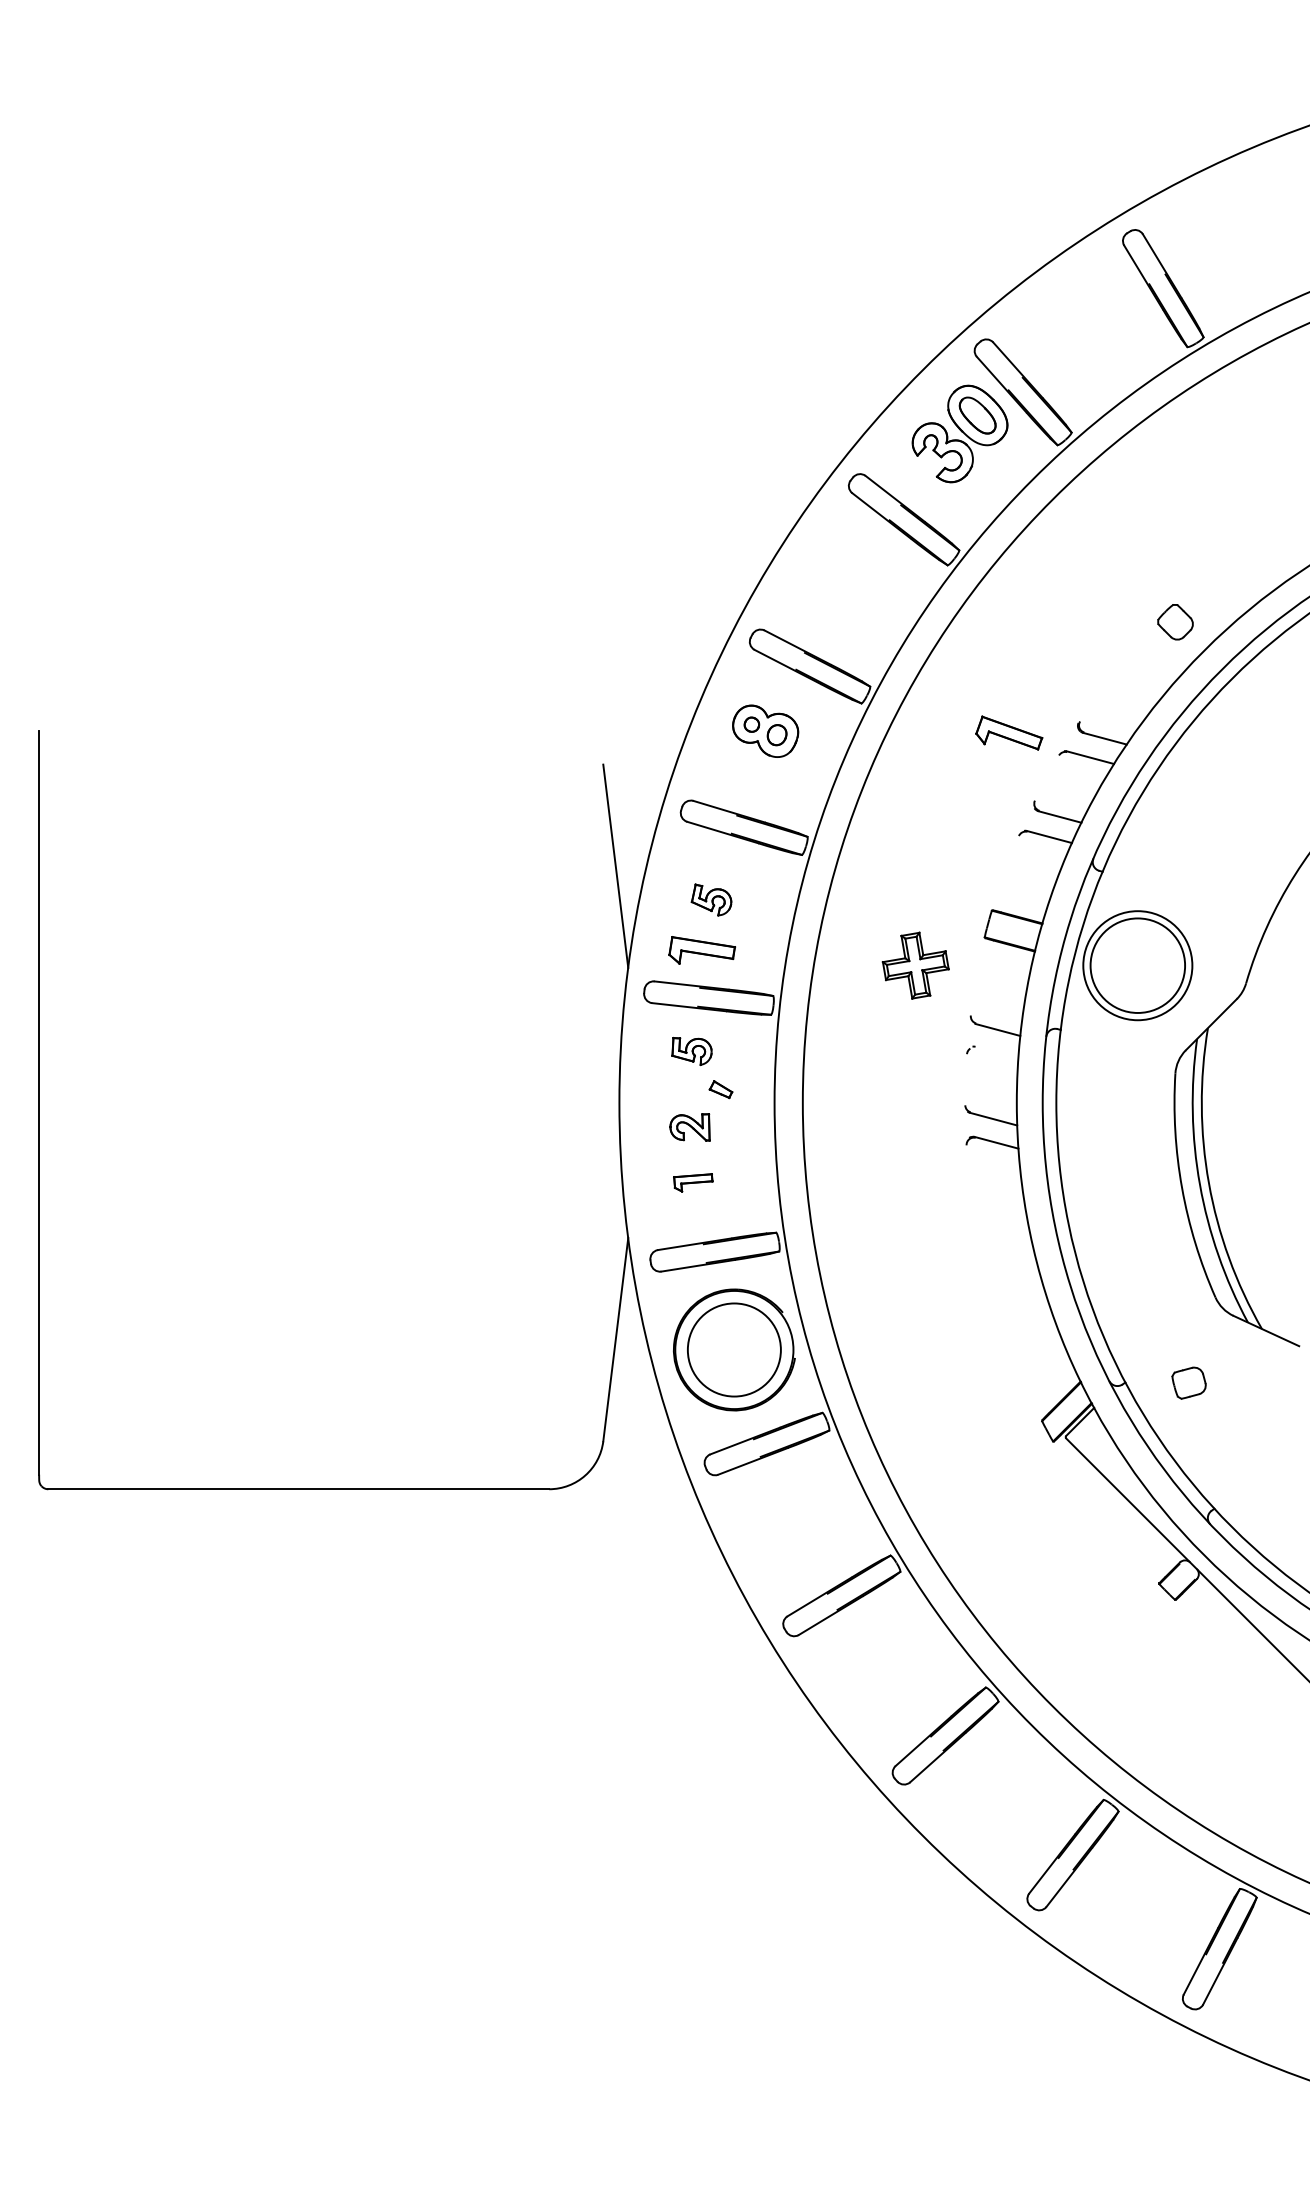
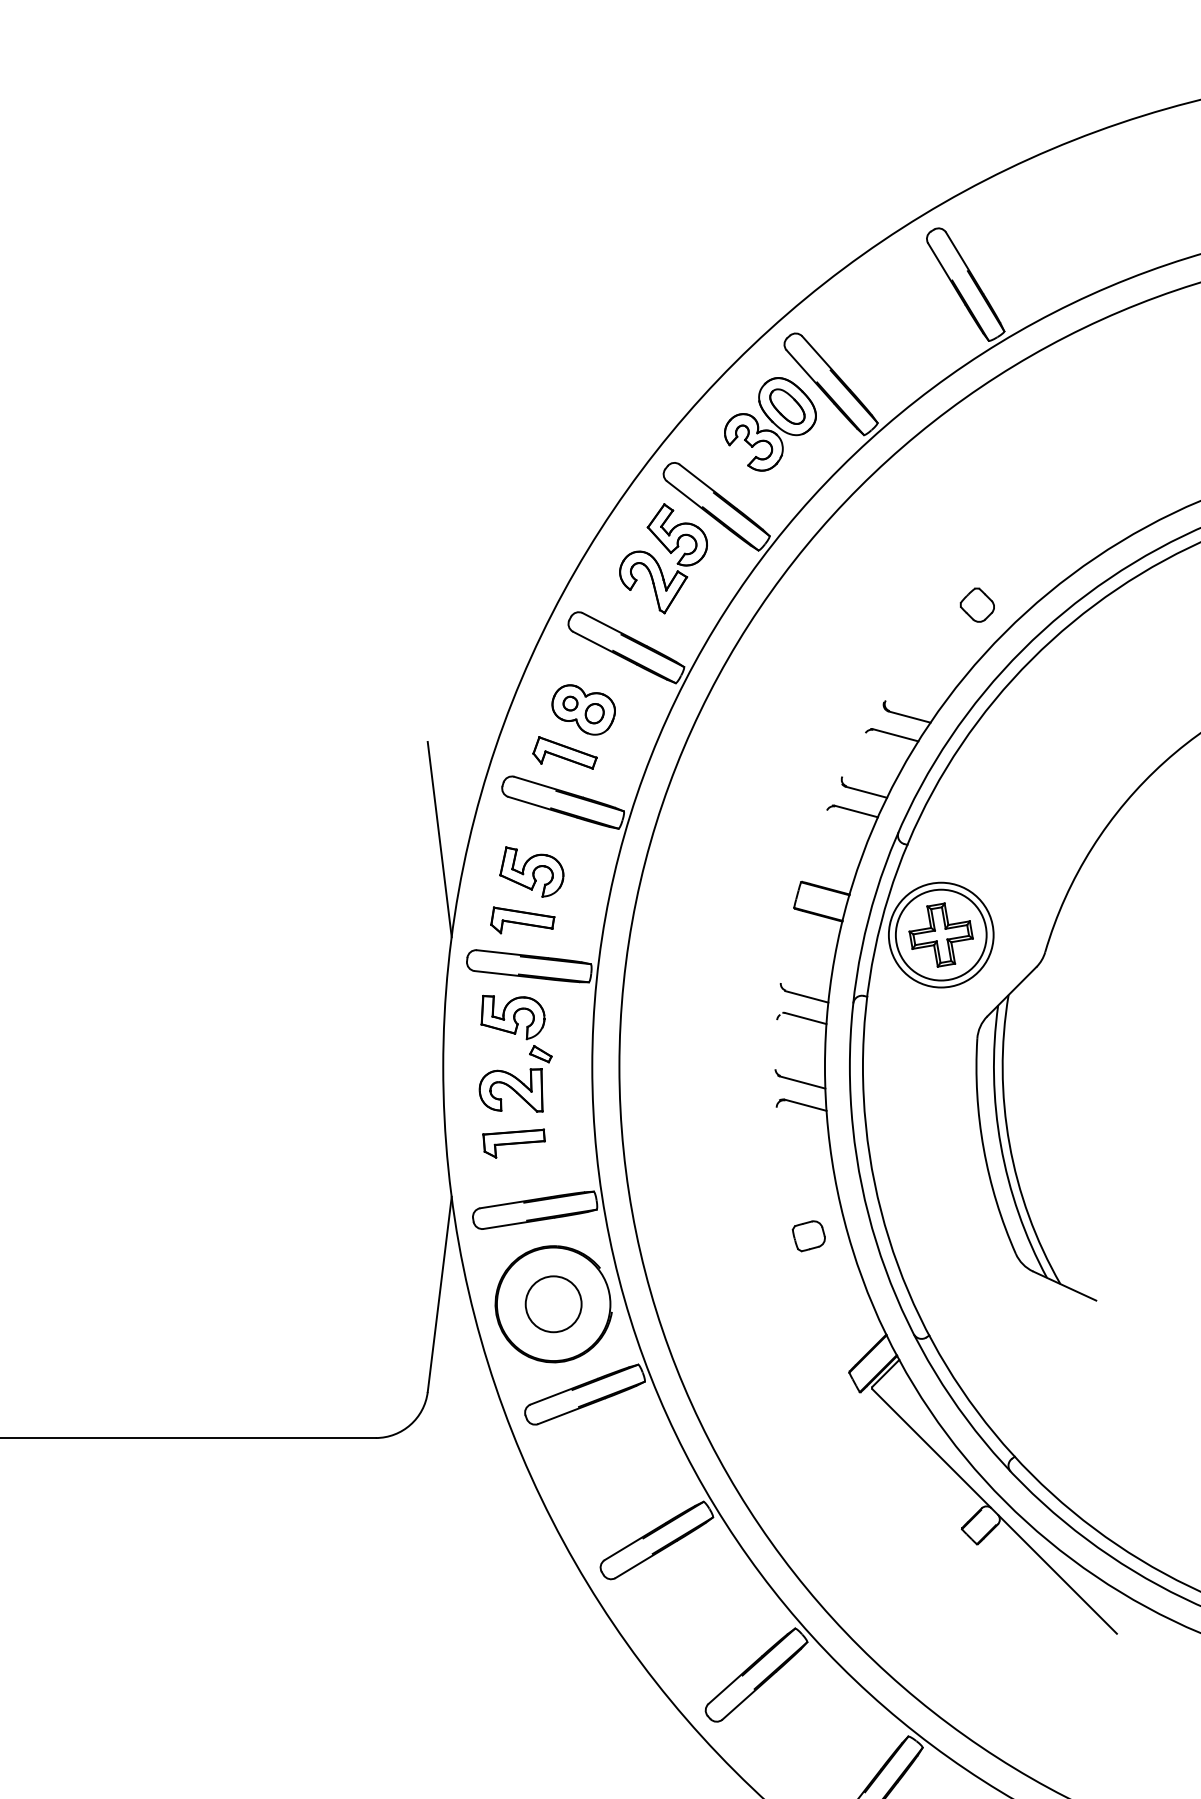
part: (842, 576) -> (657, 561), added
part: (1009, 732) -> (565, 752), moved
part: (711, 899) -> (531, 871), size x1.67
part: (915, 965) -> (940, 934), moved
part: (691, 1051) -> (512, 1017), size x1.67
line: (996, 1052) -> (805, 1018), added
part: (689, 1127) -> (510, 1090), size x1.67
part: (693, 1182) -> (514, 1143), size x1.67
circle: (734, 1349) -> (553, 1303), size x0.62
part: (1188, 1382) -> (808, 1235), moved

